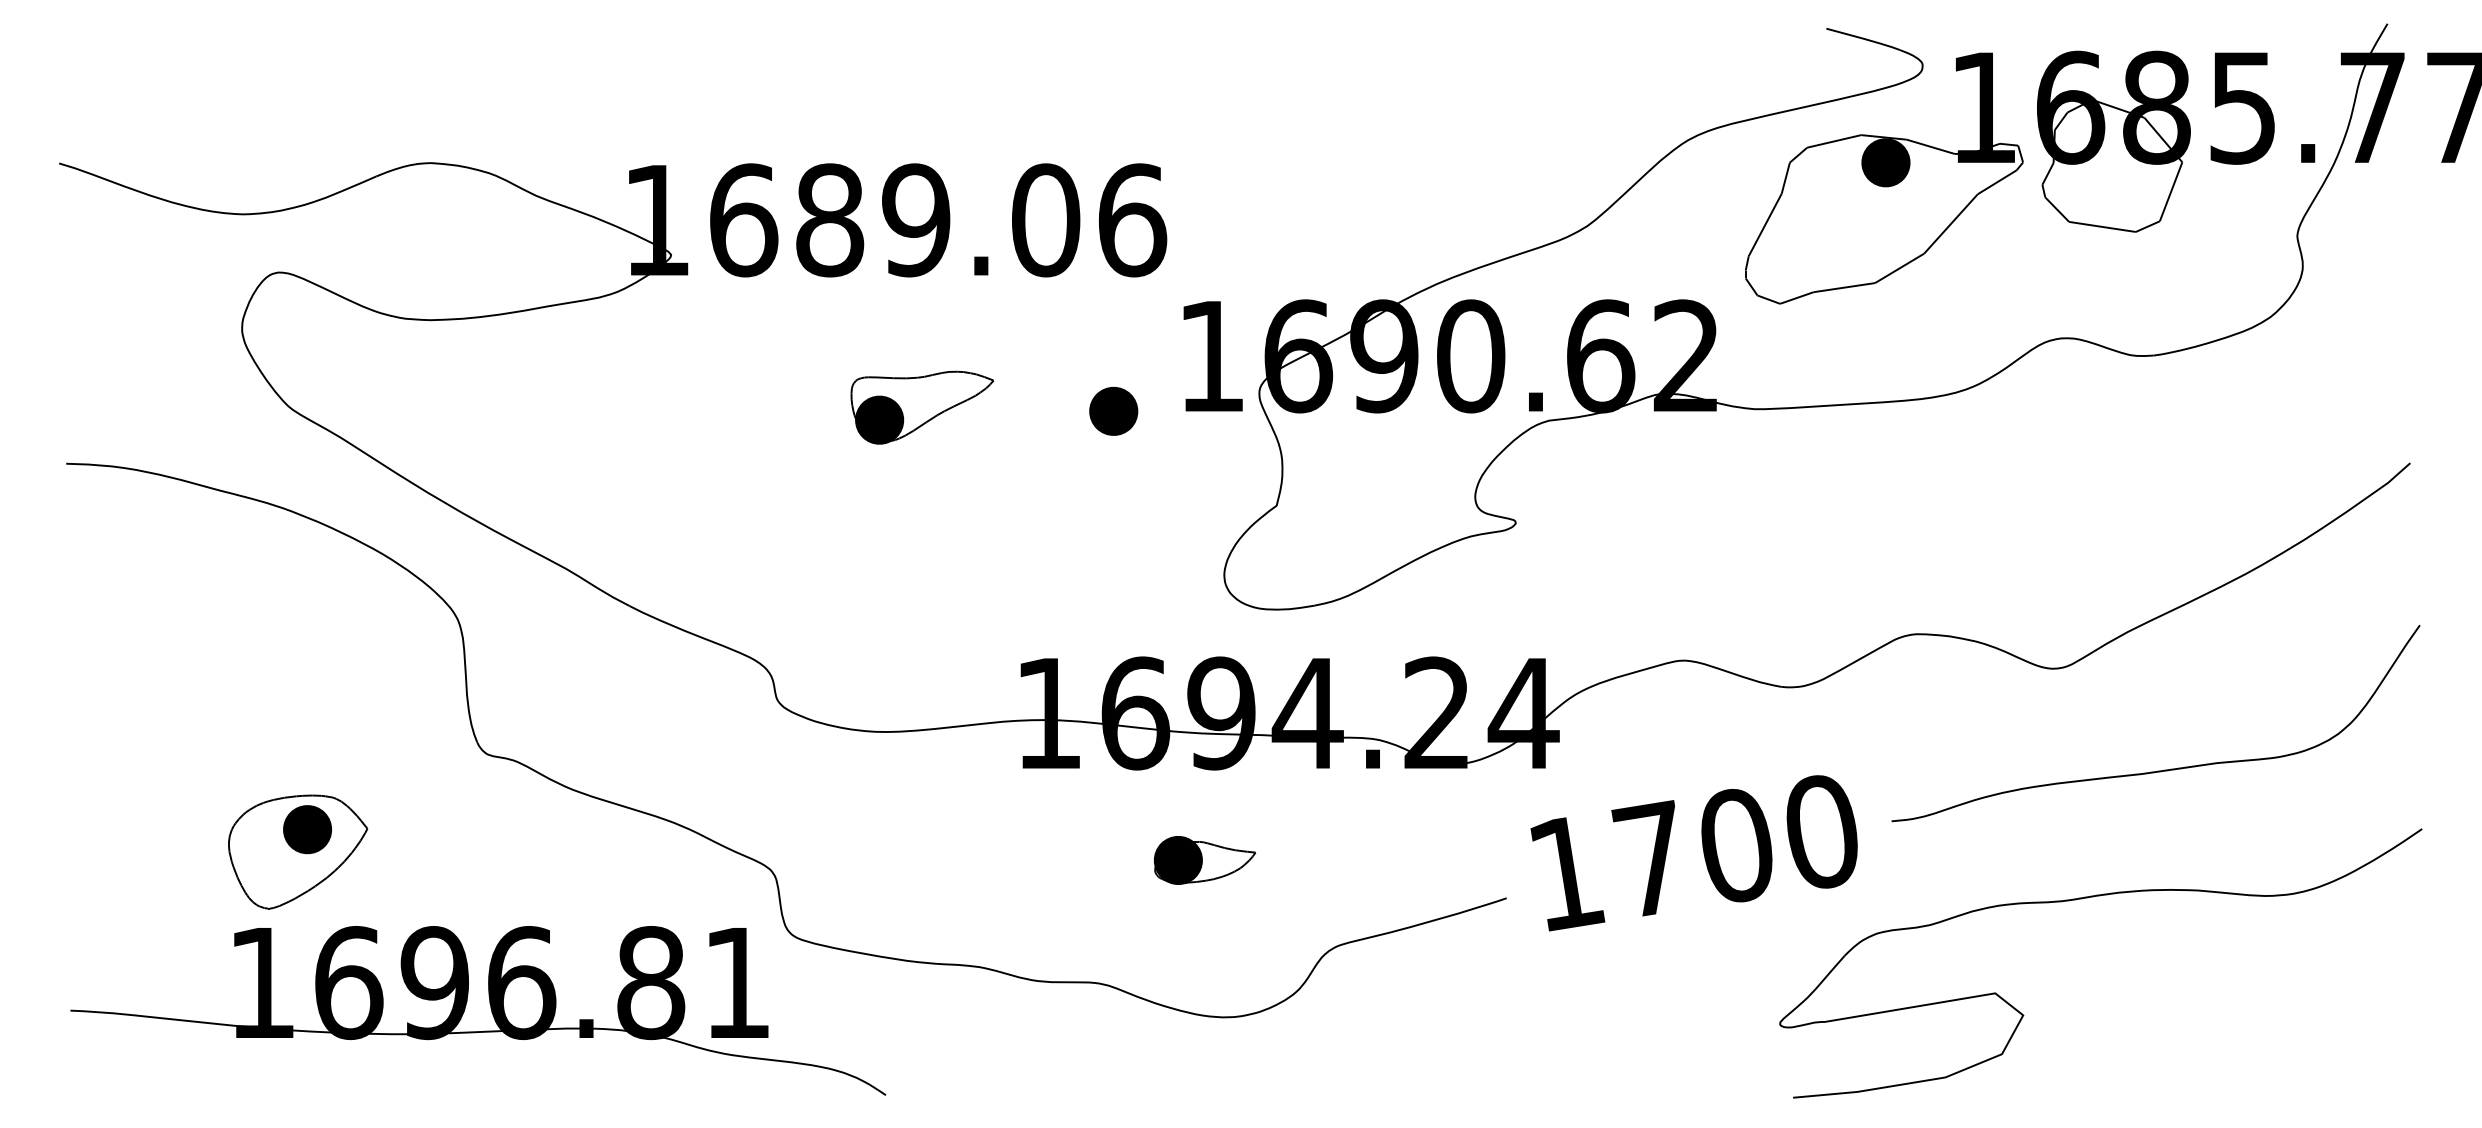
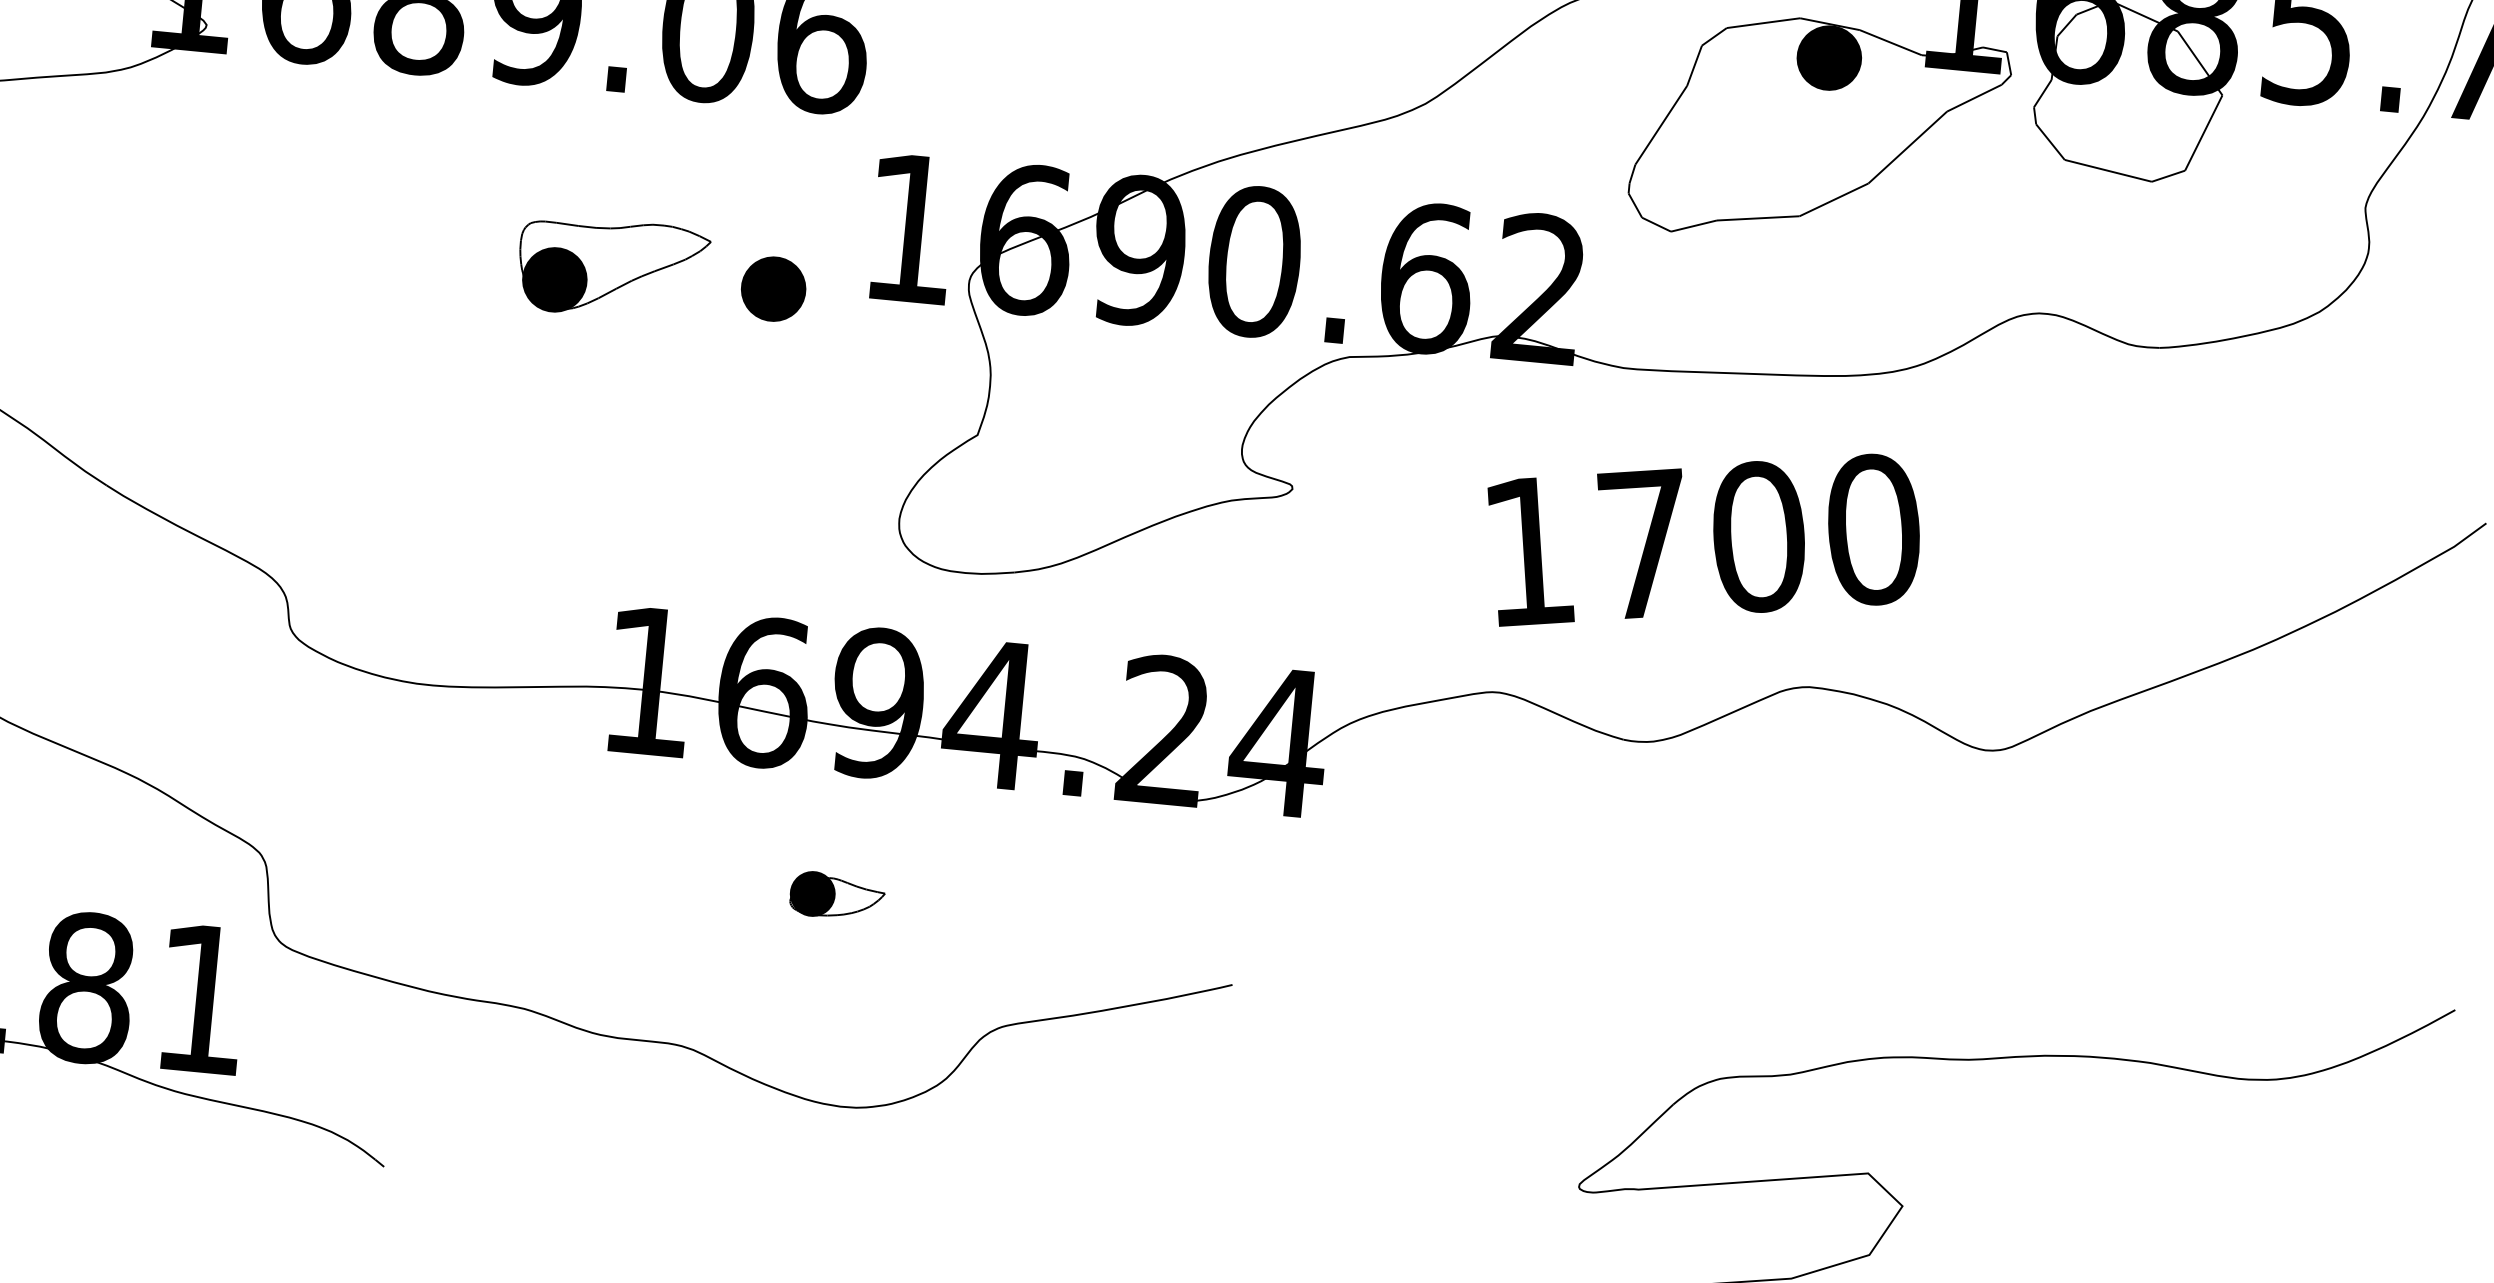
part: (922, 407) -> (613, 268), moved
curve: (2164, 769) -> (2121, 898), removed
text: (1693, 853) -> (1700, 541), moved
part: (1205, 860) -> (837, 896), size x0.7

